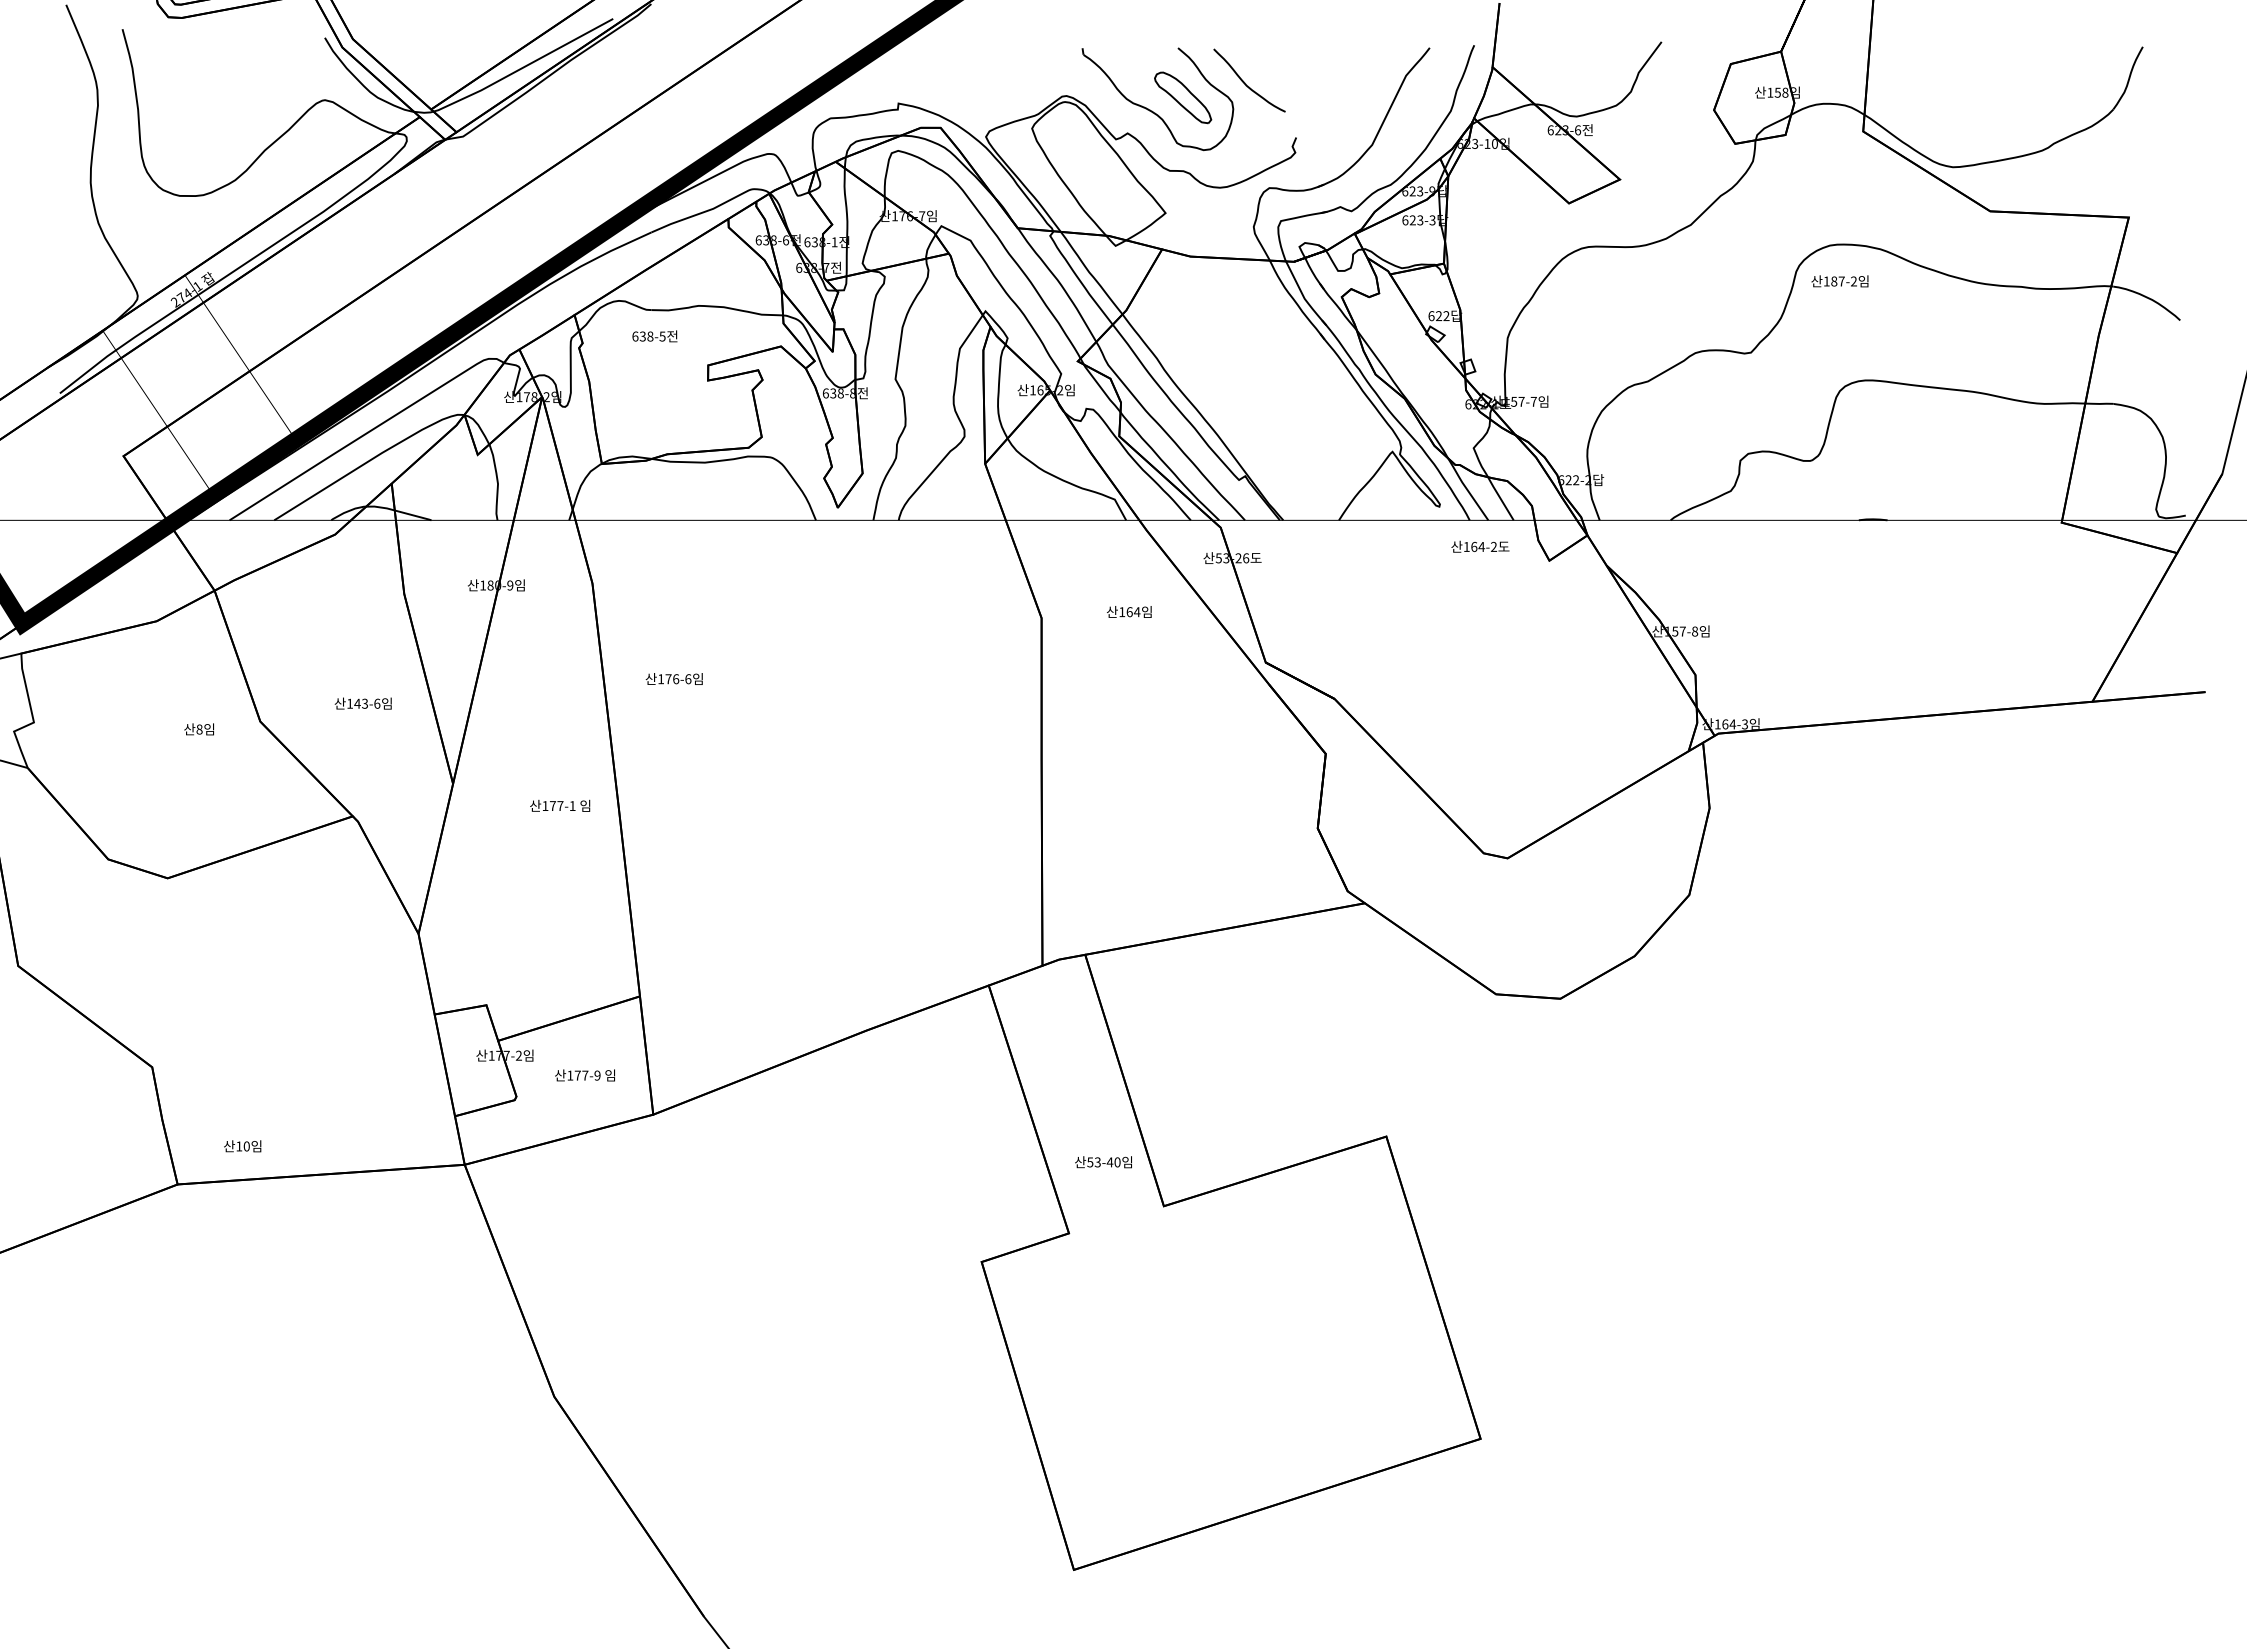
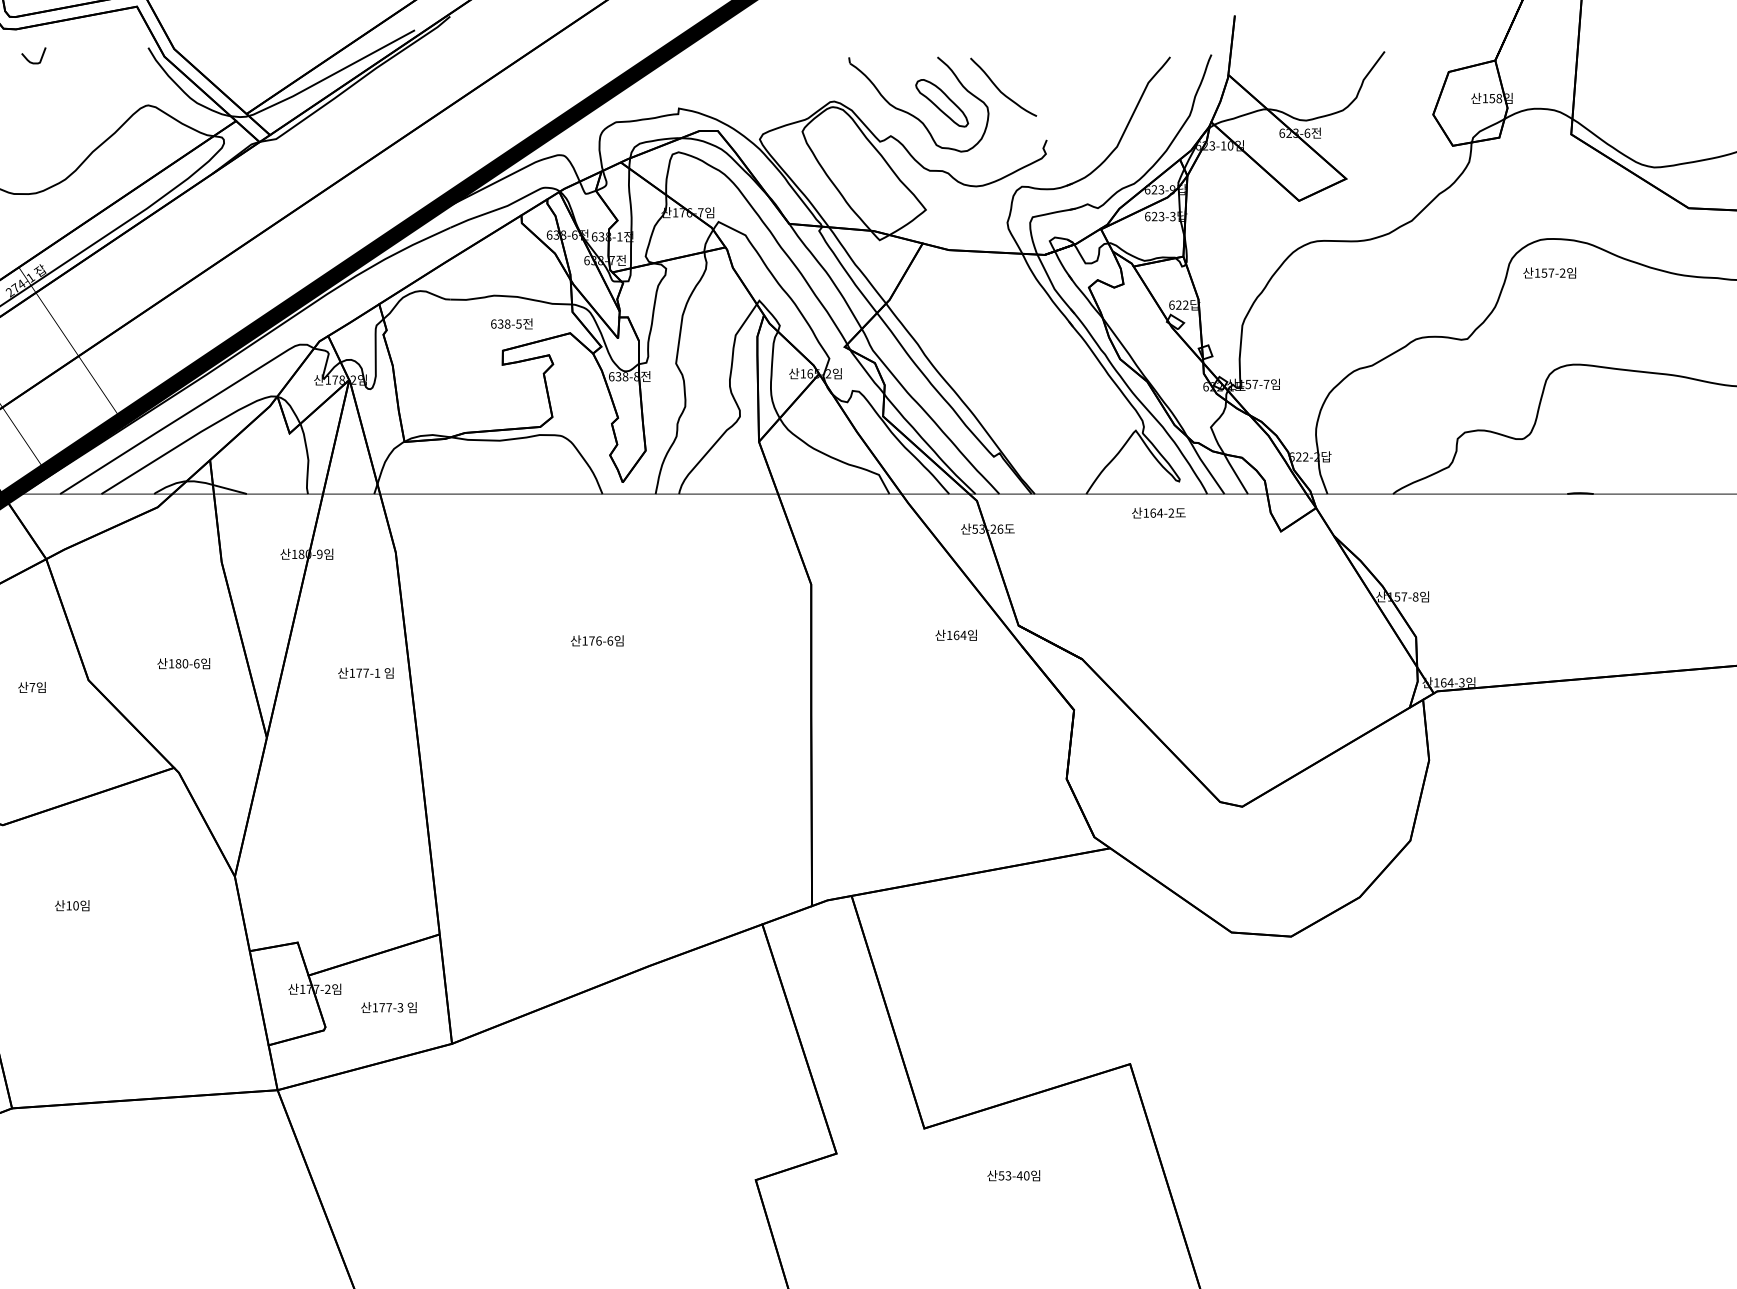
curve: (195, 50) -> (28, 59), added
text: (1834, 281) -> (1544, 273), 187-2 -> 157-2
text: (654, 336) -> (511, 324), moved
text: (1480, 546) -> (1158, 512), moved
text: (1129, 611) -> (956, 634), moved
text: (673, 678) -> (596, 640), moved
text: (361, 703) -> (182, 663), 143-6 -> 180-6
text: (199, 729) -> (32, 687), 8 -> 7
text: (560, 805) -> (366, 672), moved
text: (597, 1075) -> (400, 1007), 177-9 -> 177-3
text: (242, 1146) -> (72, 905), moved
text: (1103, 1162) -> (1013, 1175), moved

